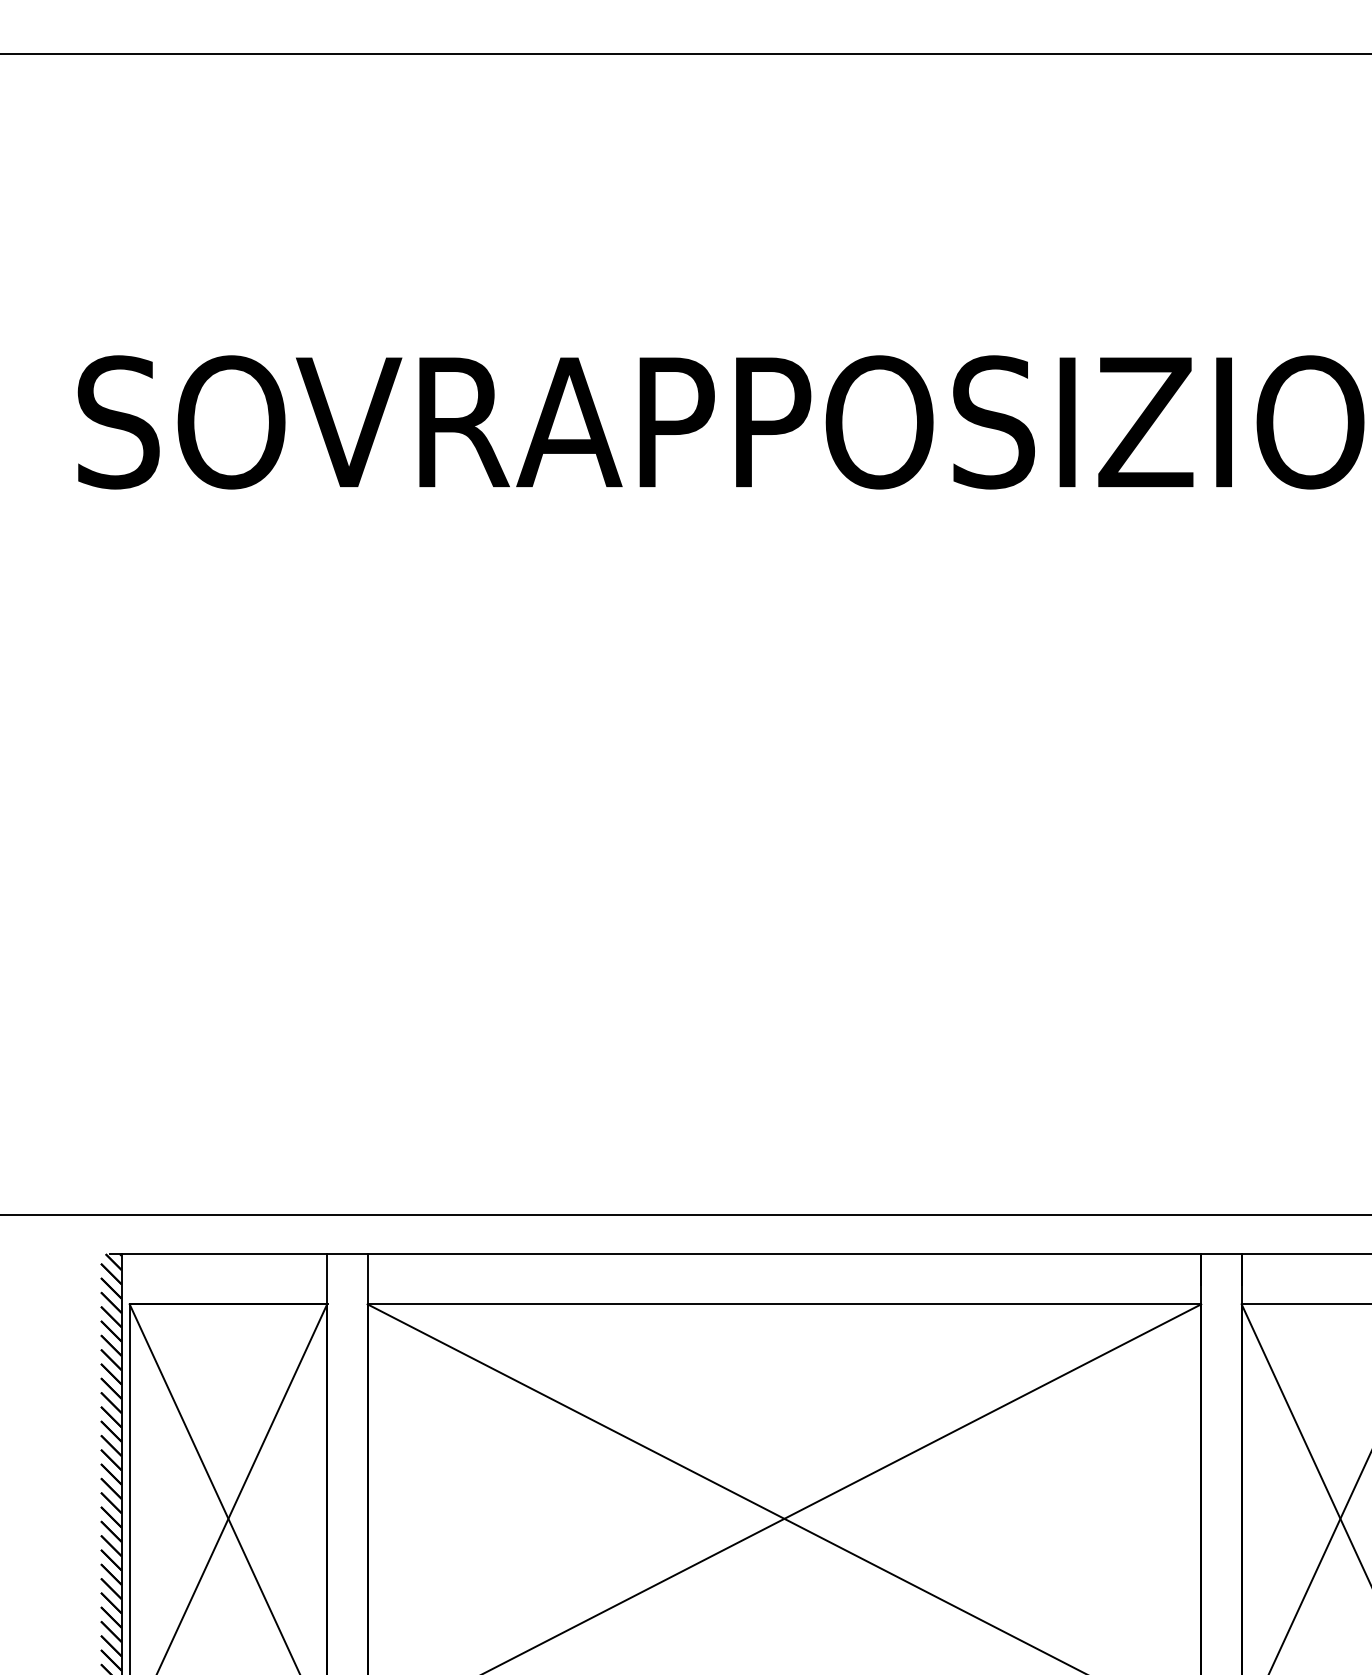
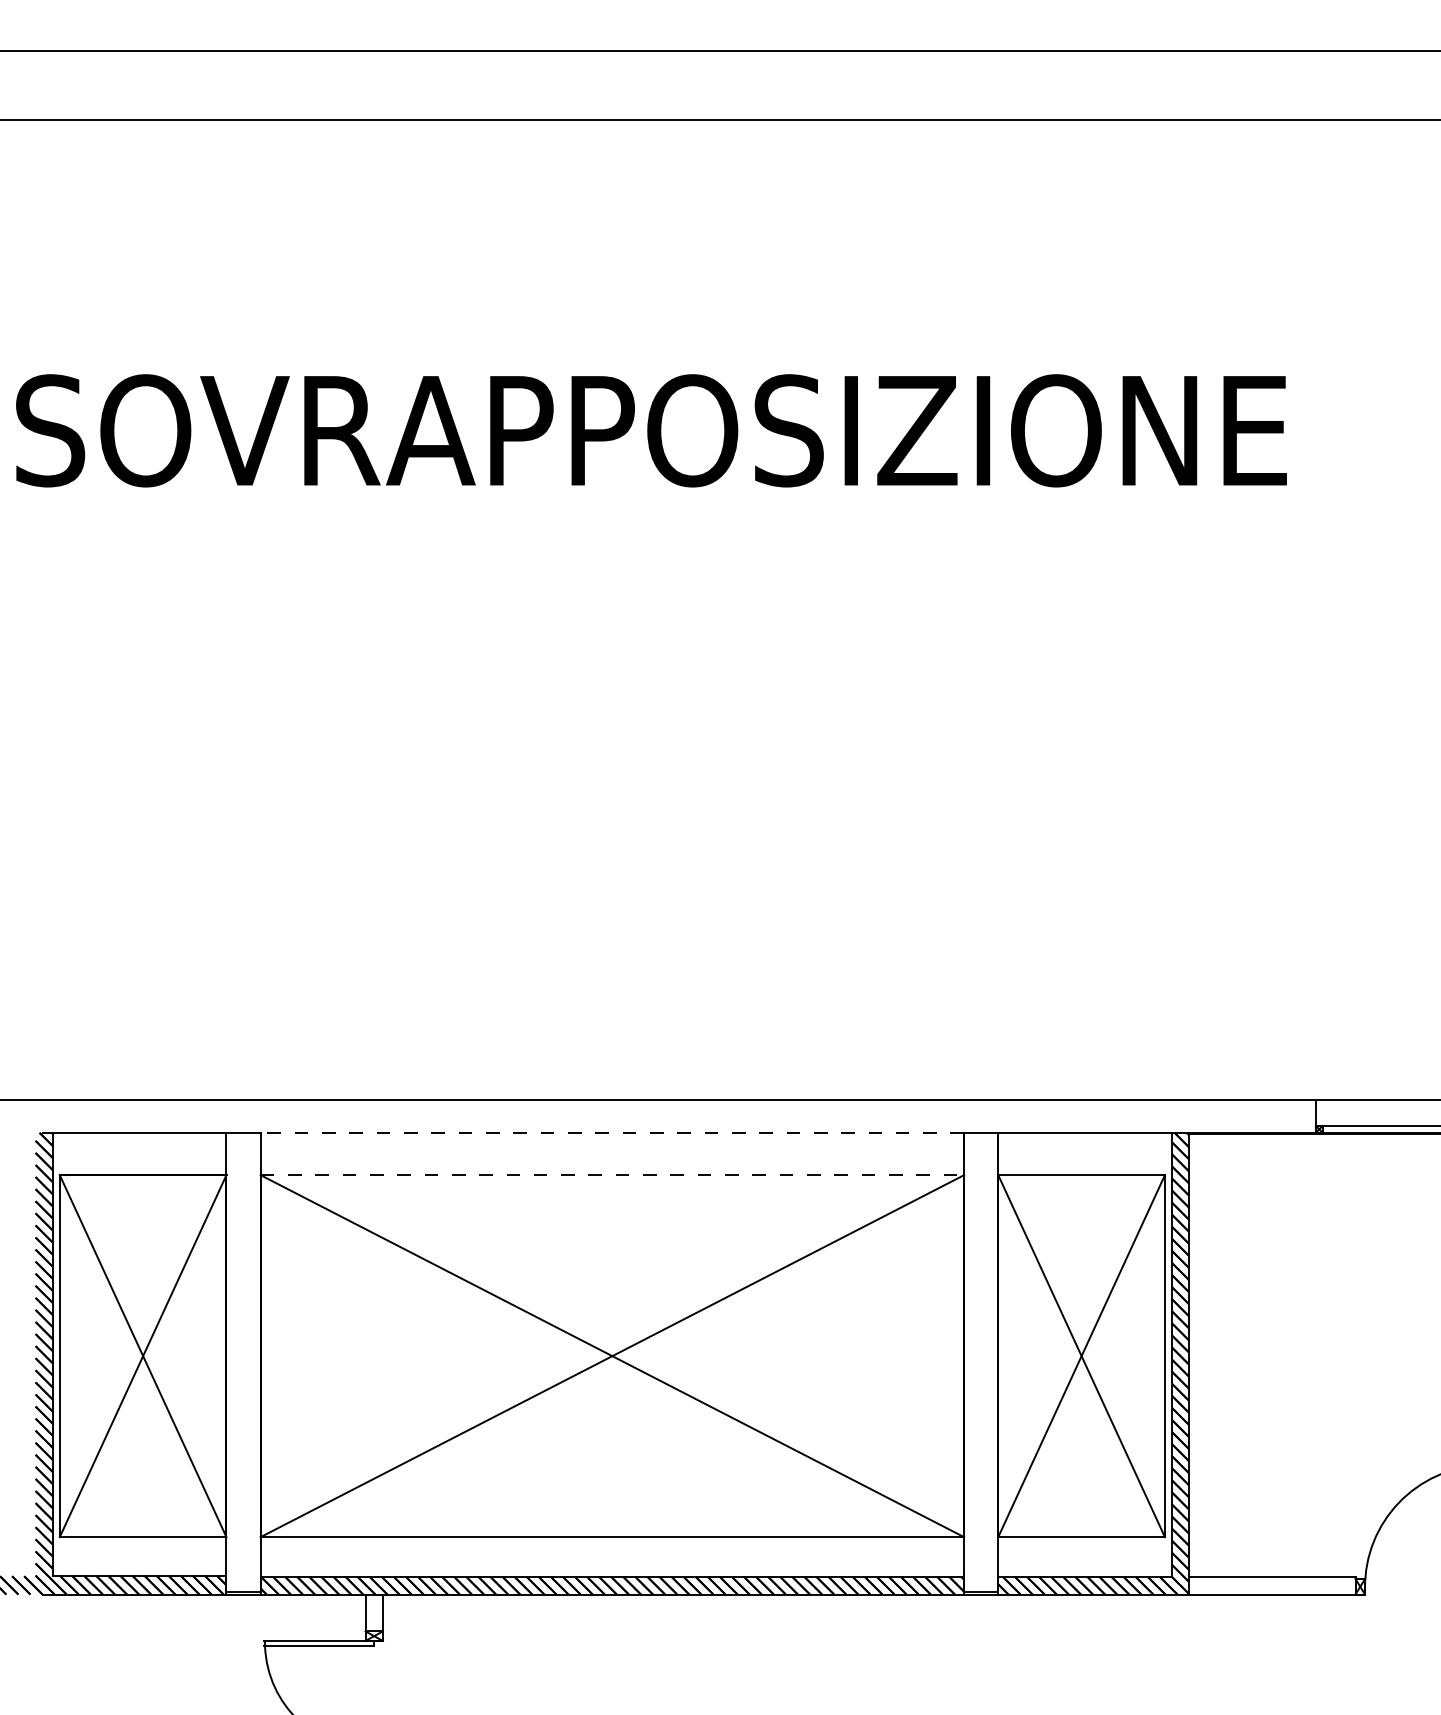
line: (784, 1253) -> (612, 1132), solid -> dashed
line: (784, 1304) -> (612, 1175), solid -> dashed

